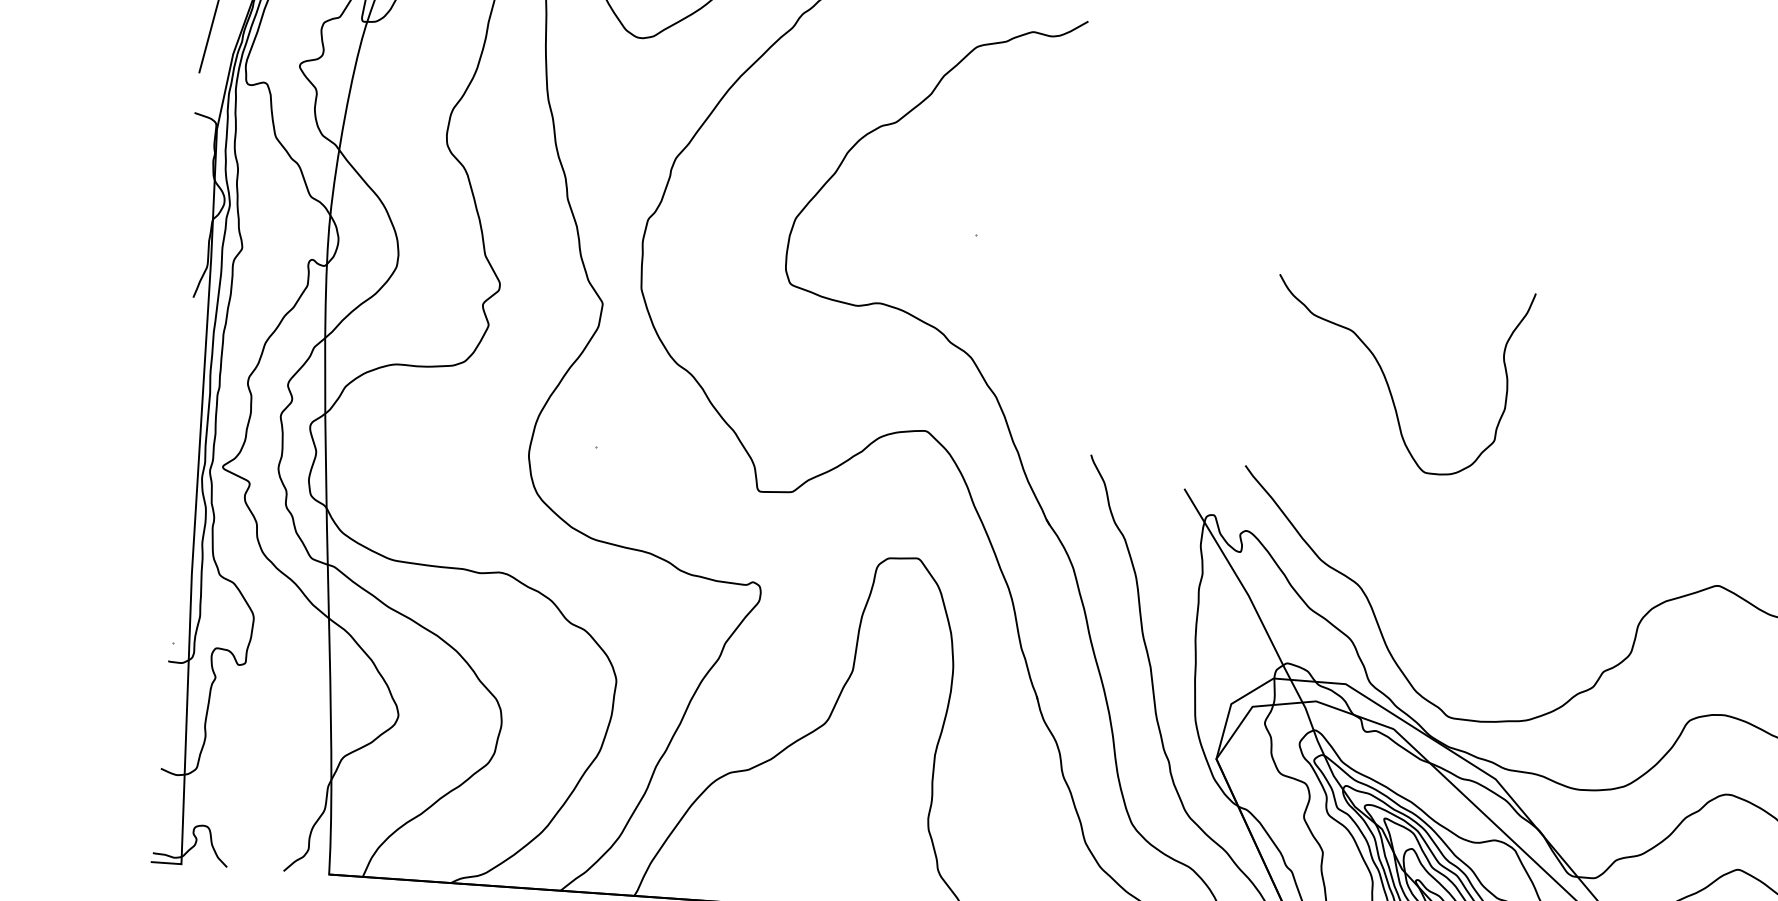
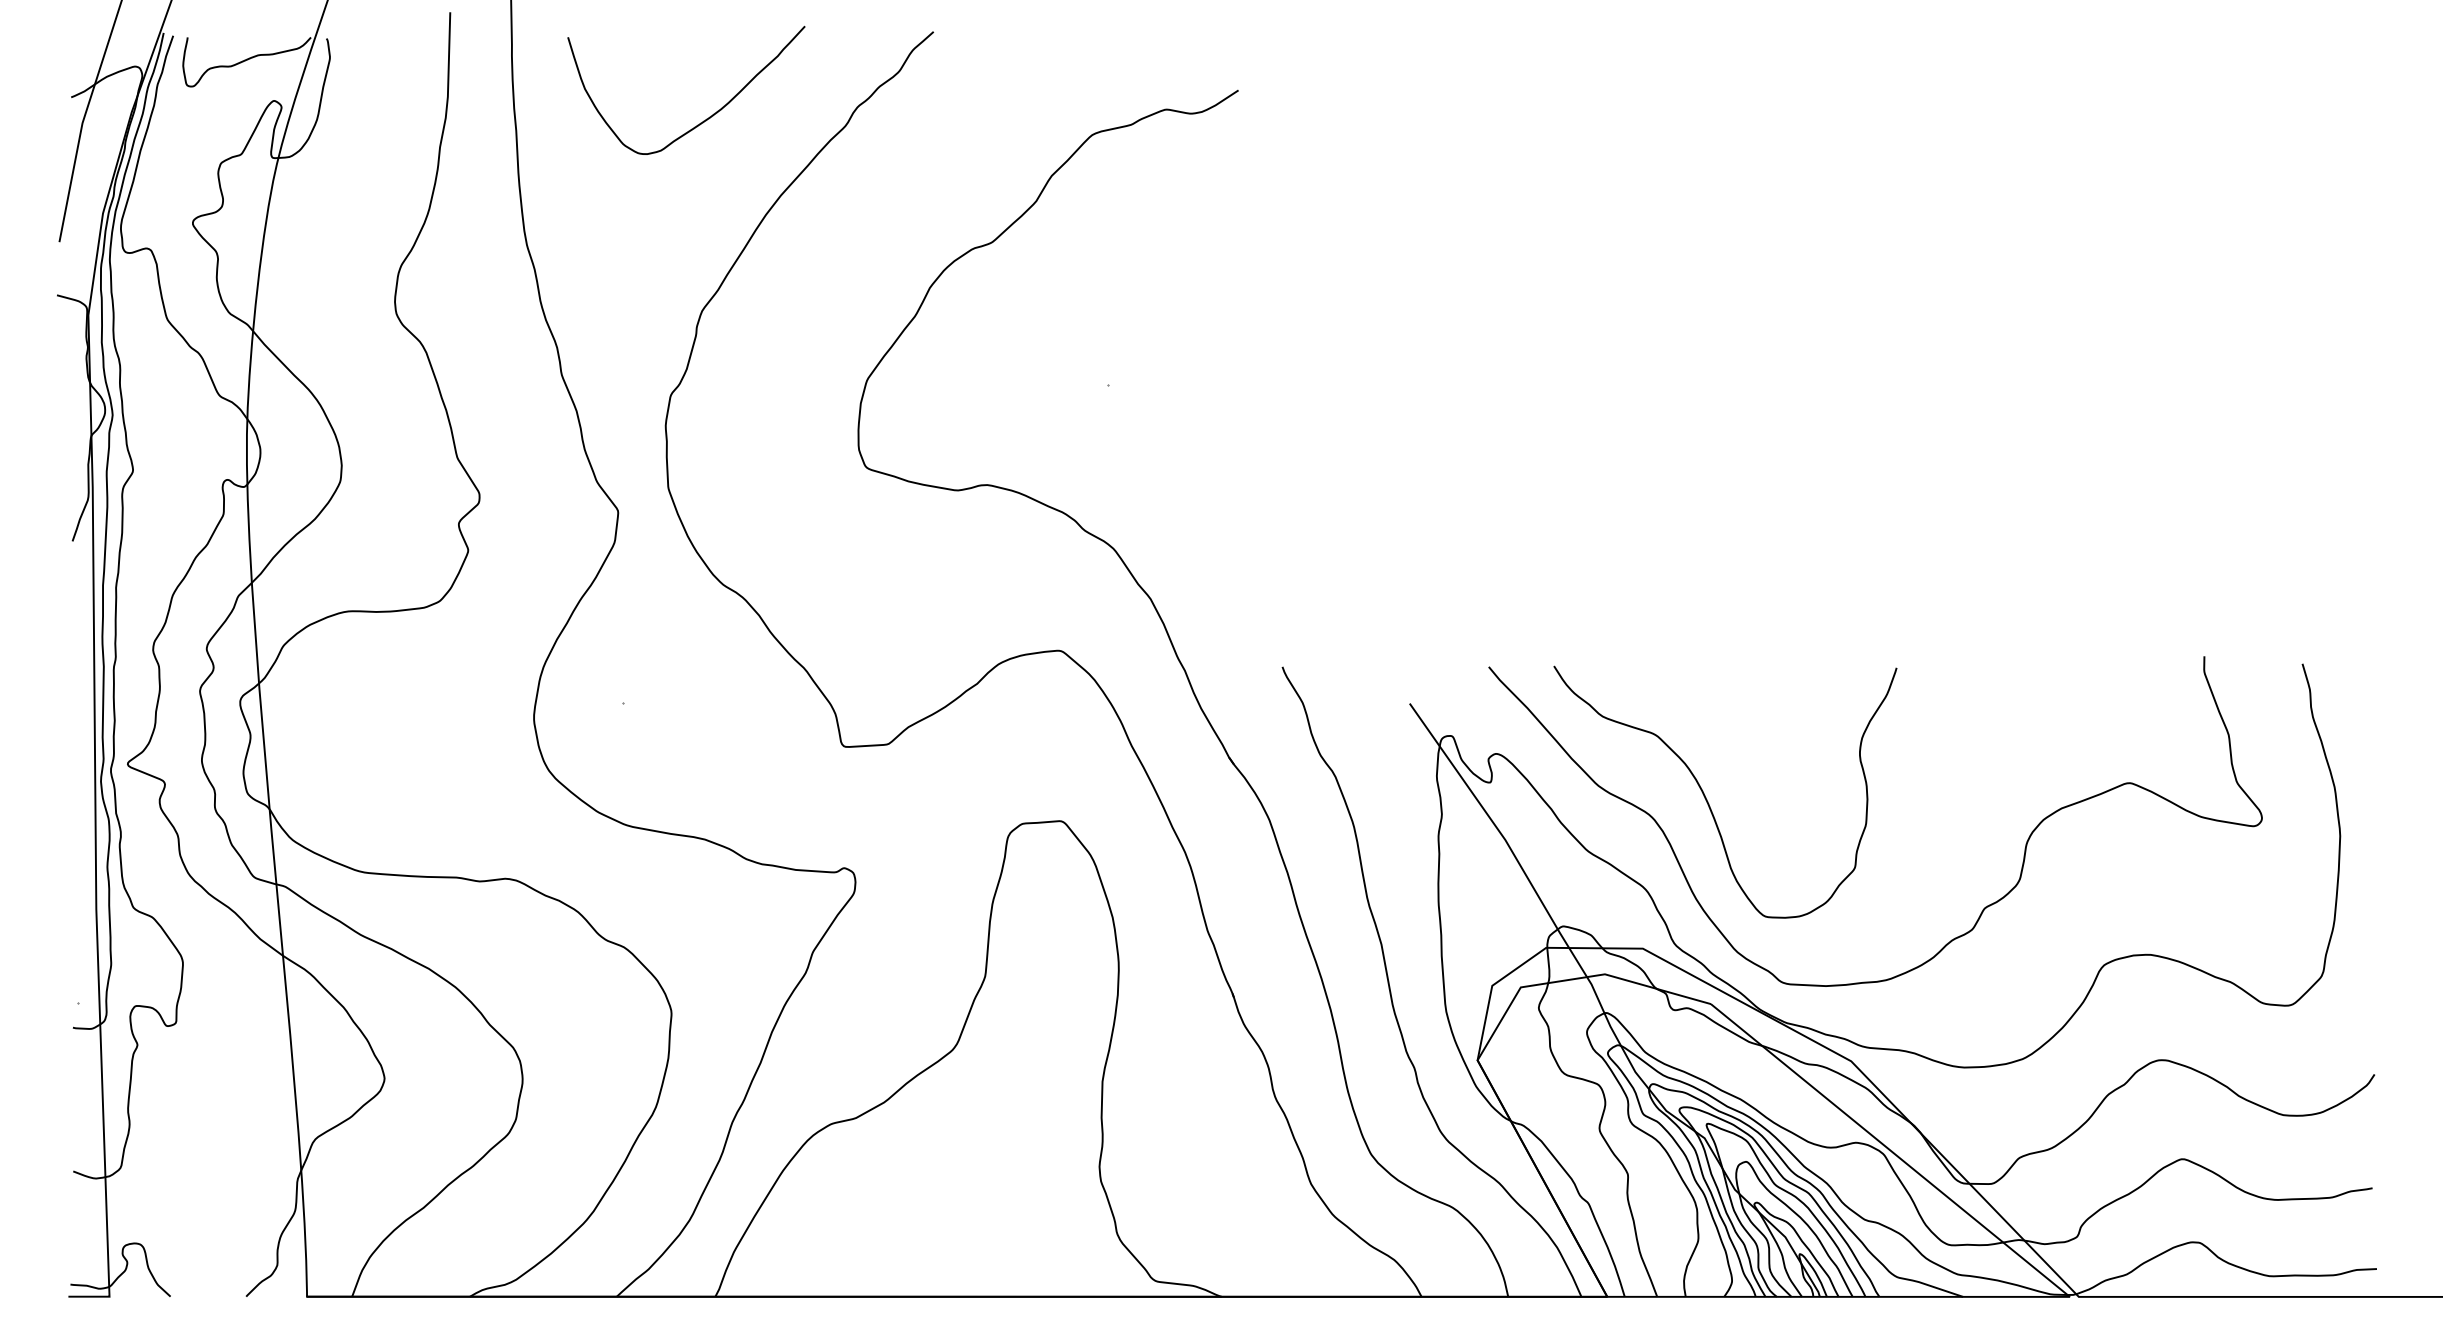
curve: (1387, 382) -> (1707, 799), moved

